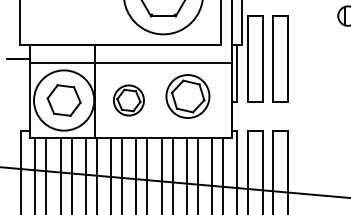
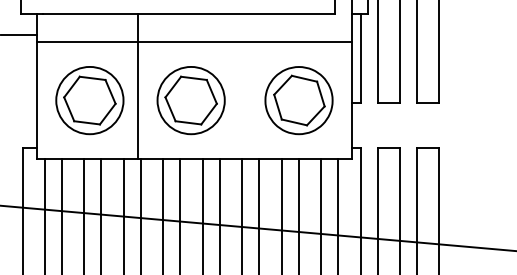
part: (187, 96) -> (298, 100), moved
circle: (63, 100) -> (88, 100), size x0.71
part: (128, 100) -> (190, 100), size x1.43

